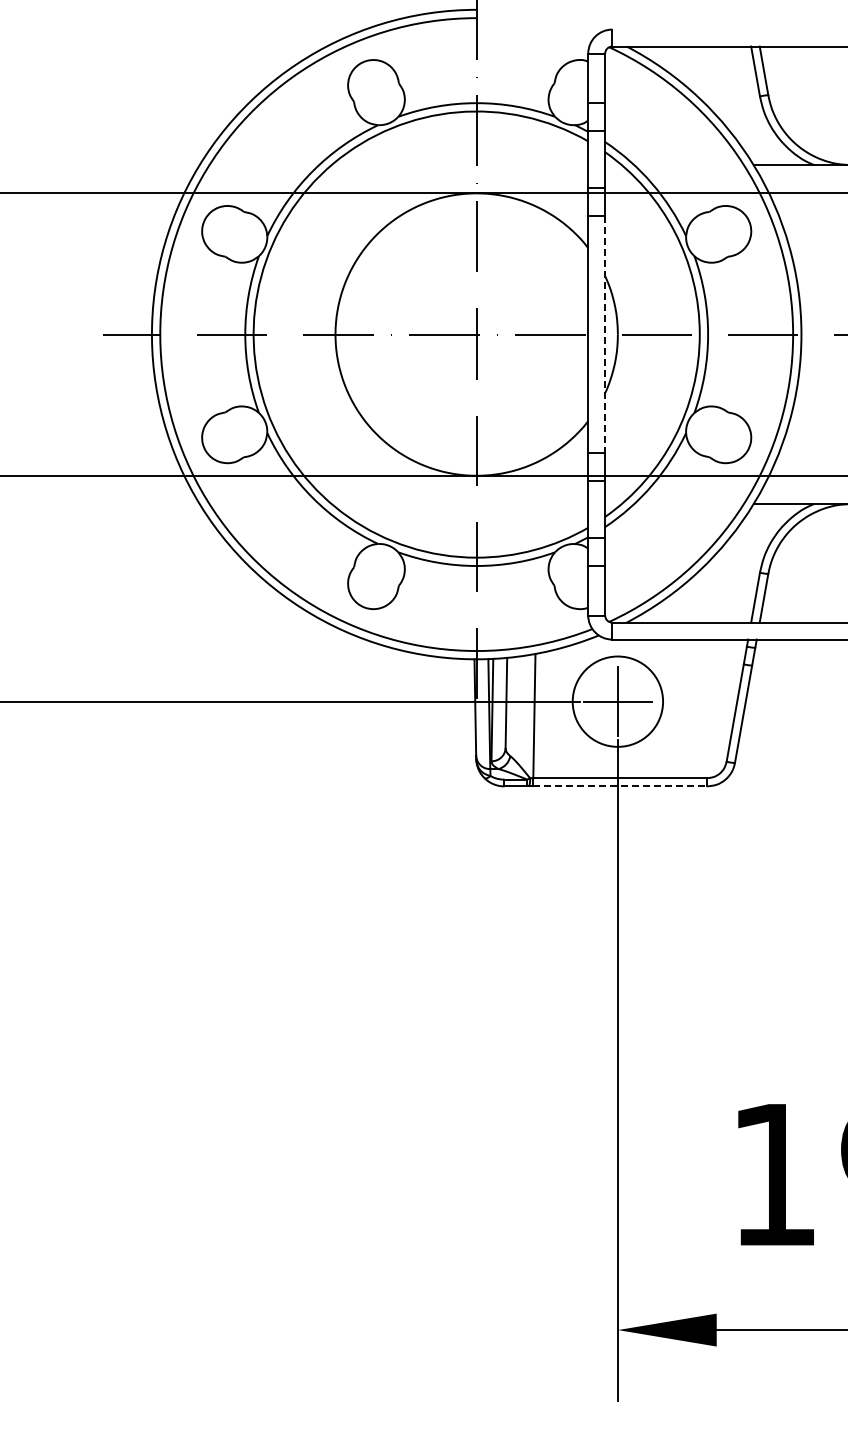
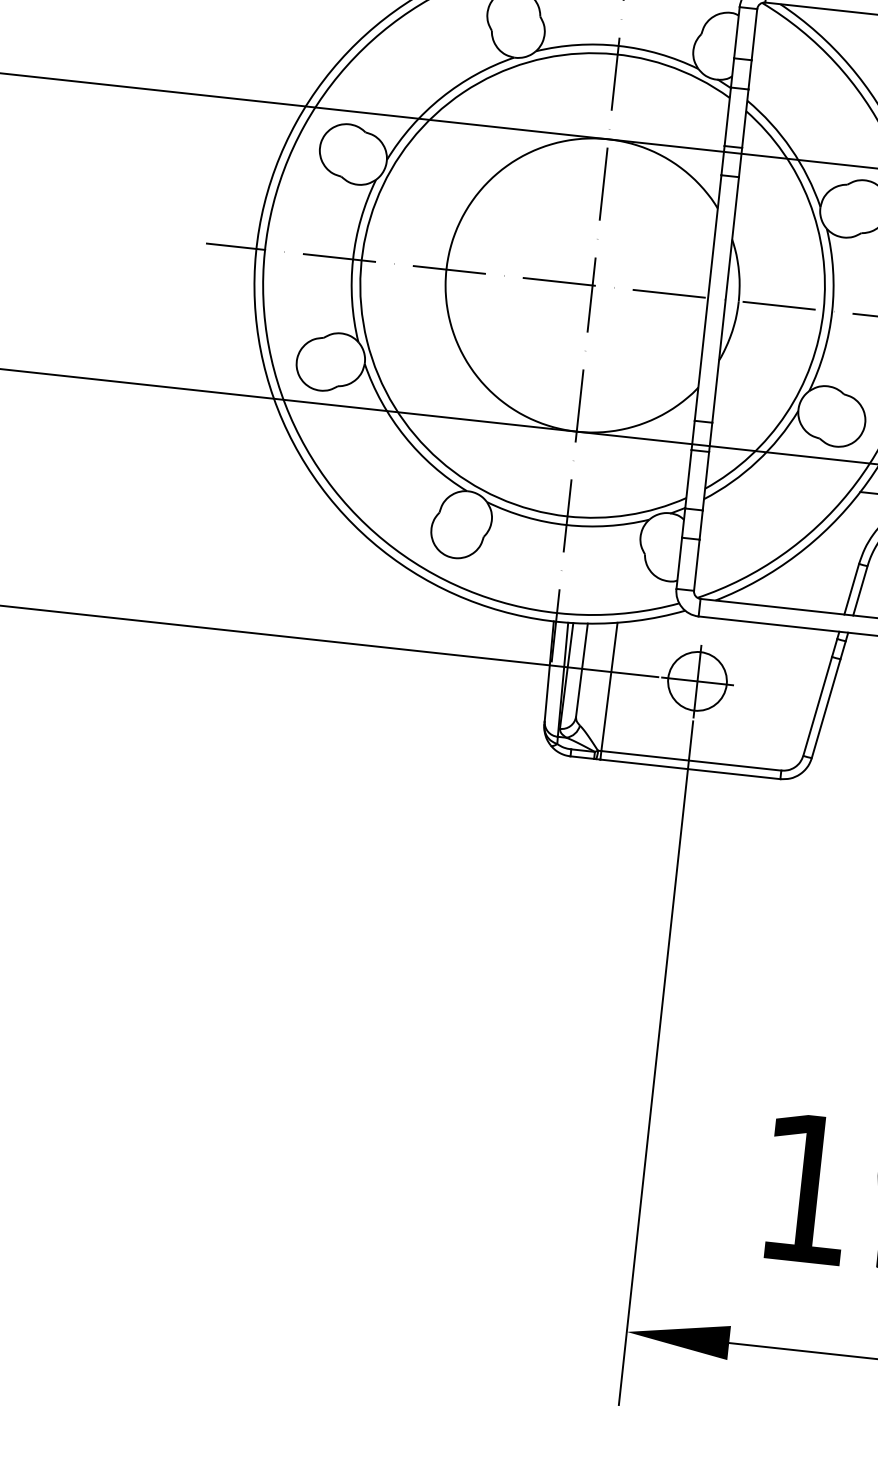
line: (605, 334) -> (725, 299), dashed -> solid
circle: (617, 701) -> (697, 681), size x0.62
line: (620, 786) -> (690, 769), dashed -> solid

